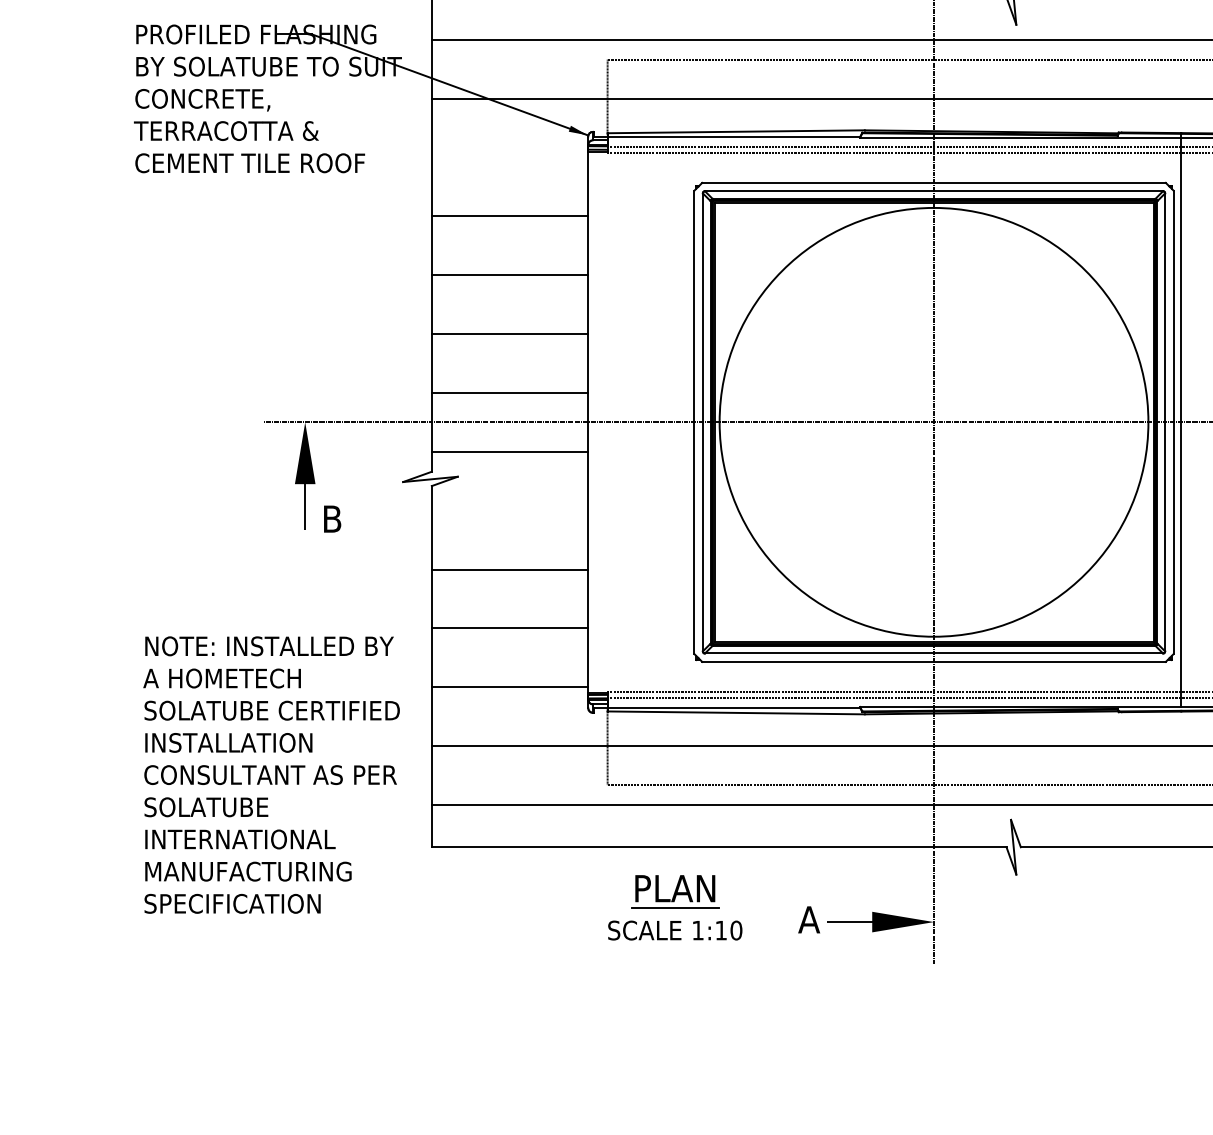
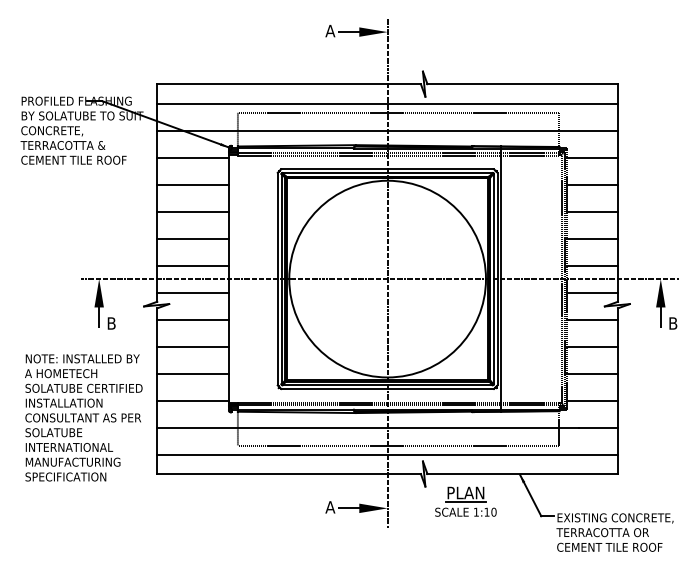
line: (510, 157) -> (193, 157), added
line: (510, 510) -> (193, 319), added
text: (271, 774) -> (83, 417), moved
part: (674, 907) -> (465, 501), moved

